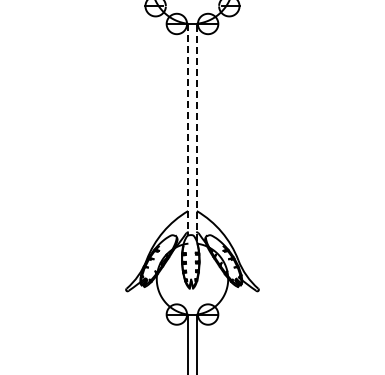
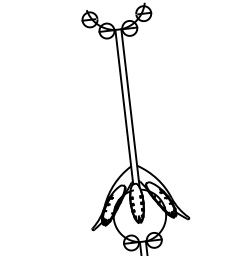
line: (188, 129) -> (124, 107), dashed -> solid
line: (196, 132) -> (130, 108), dashed -> solid

